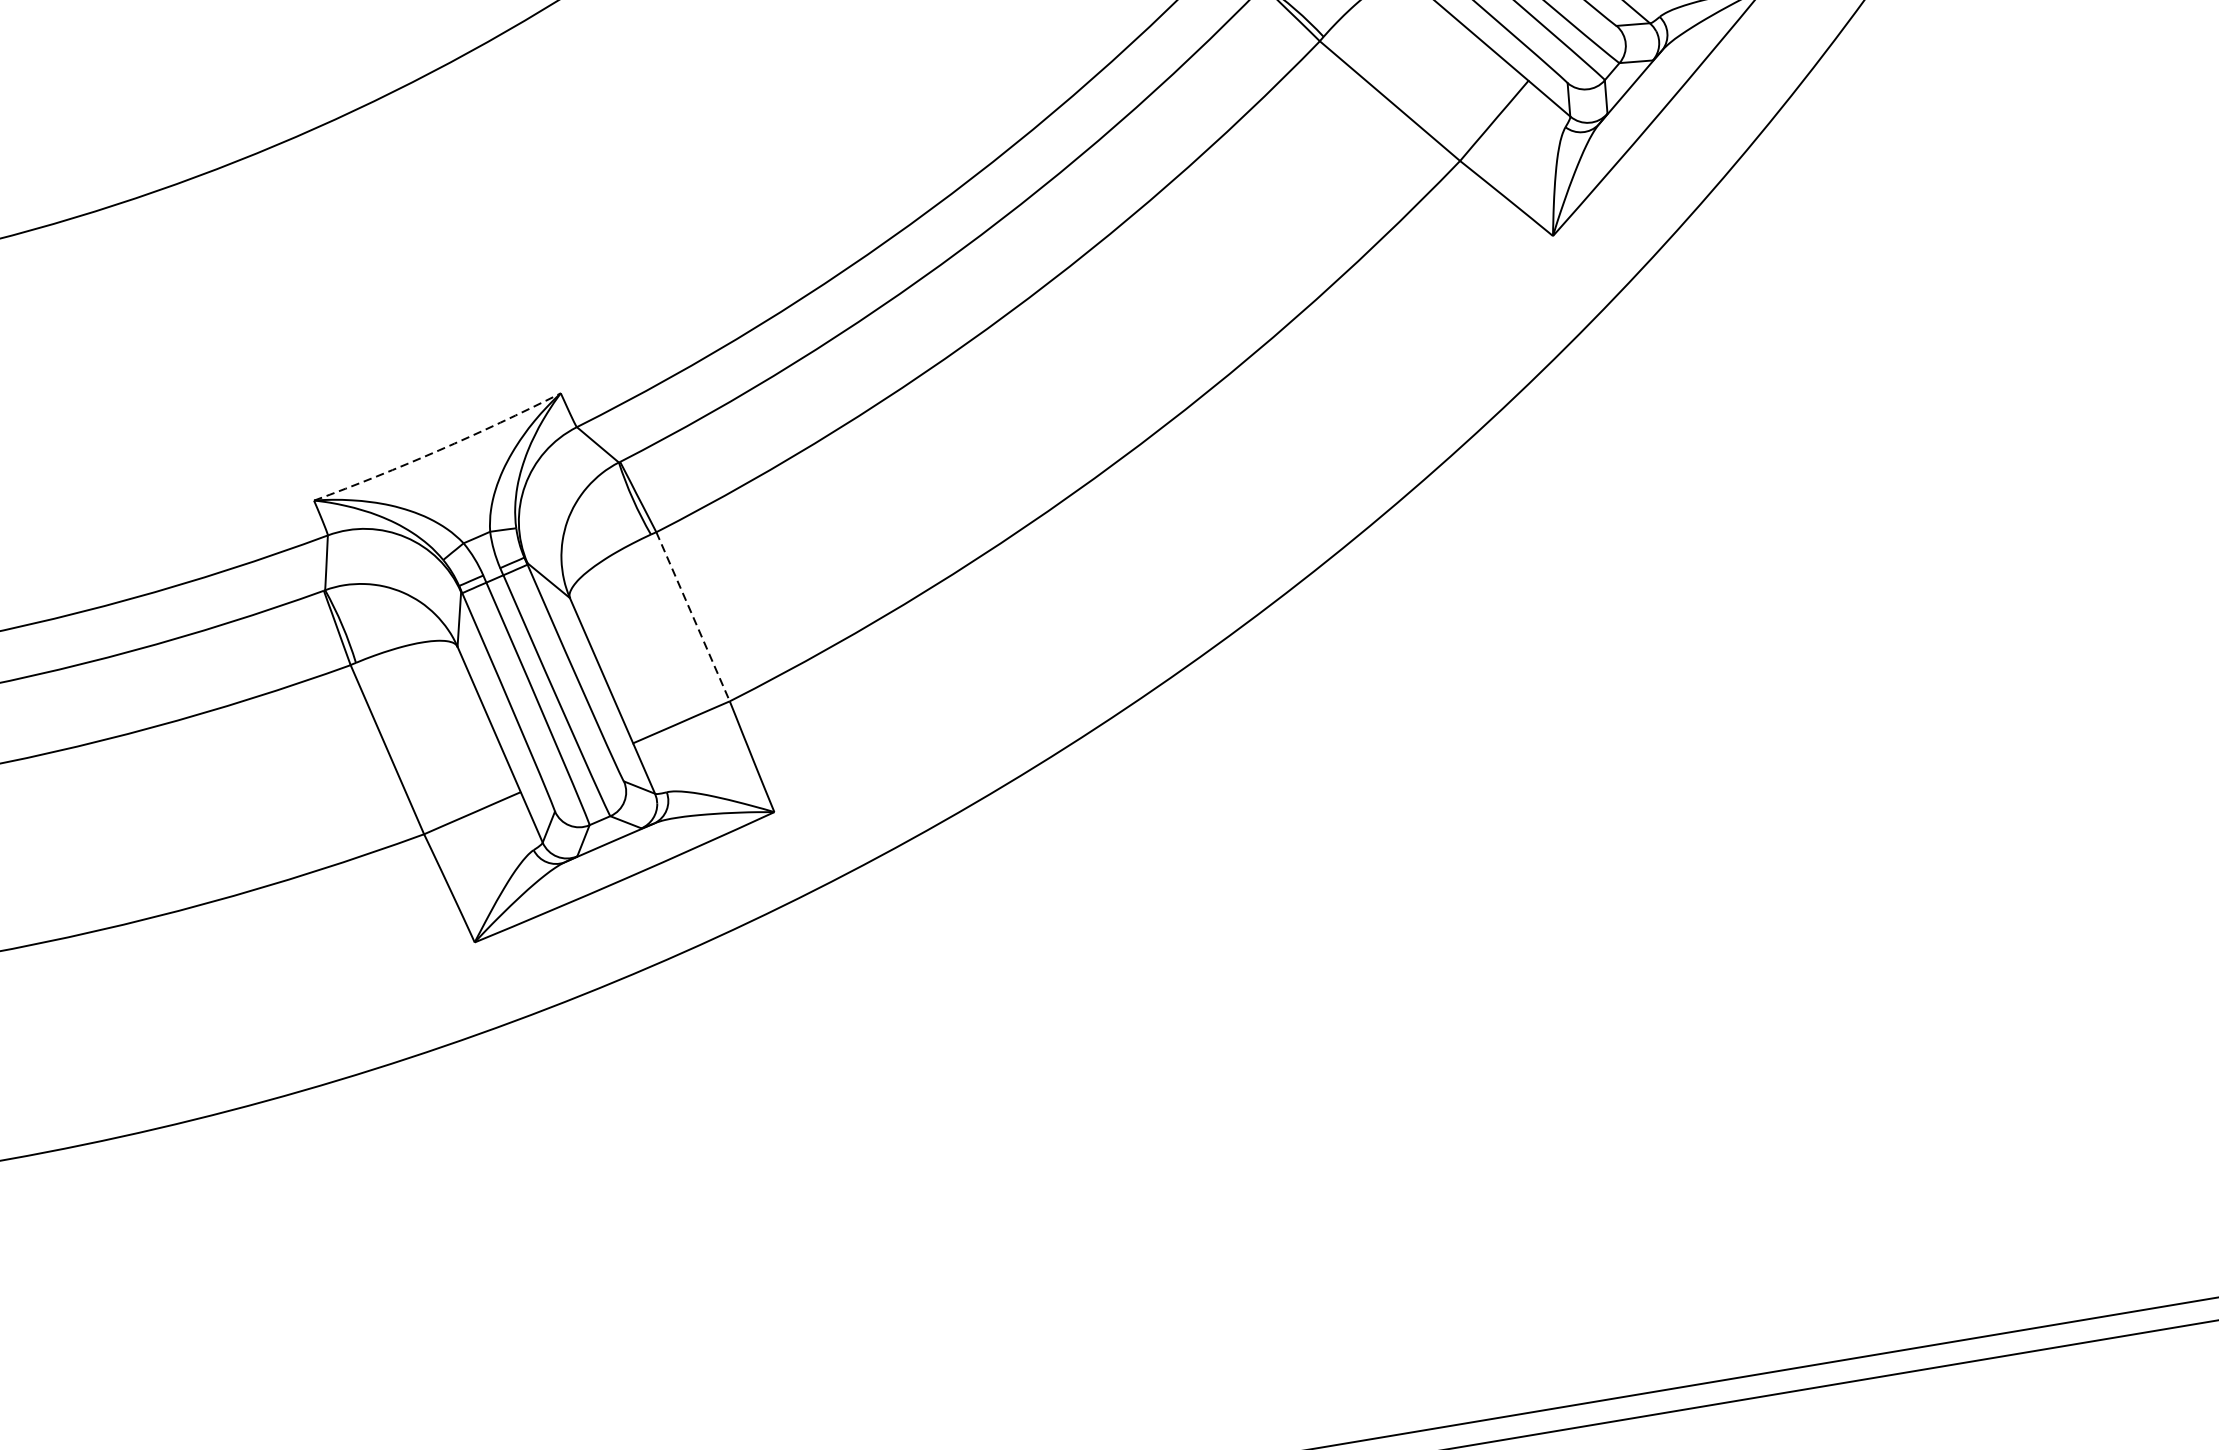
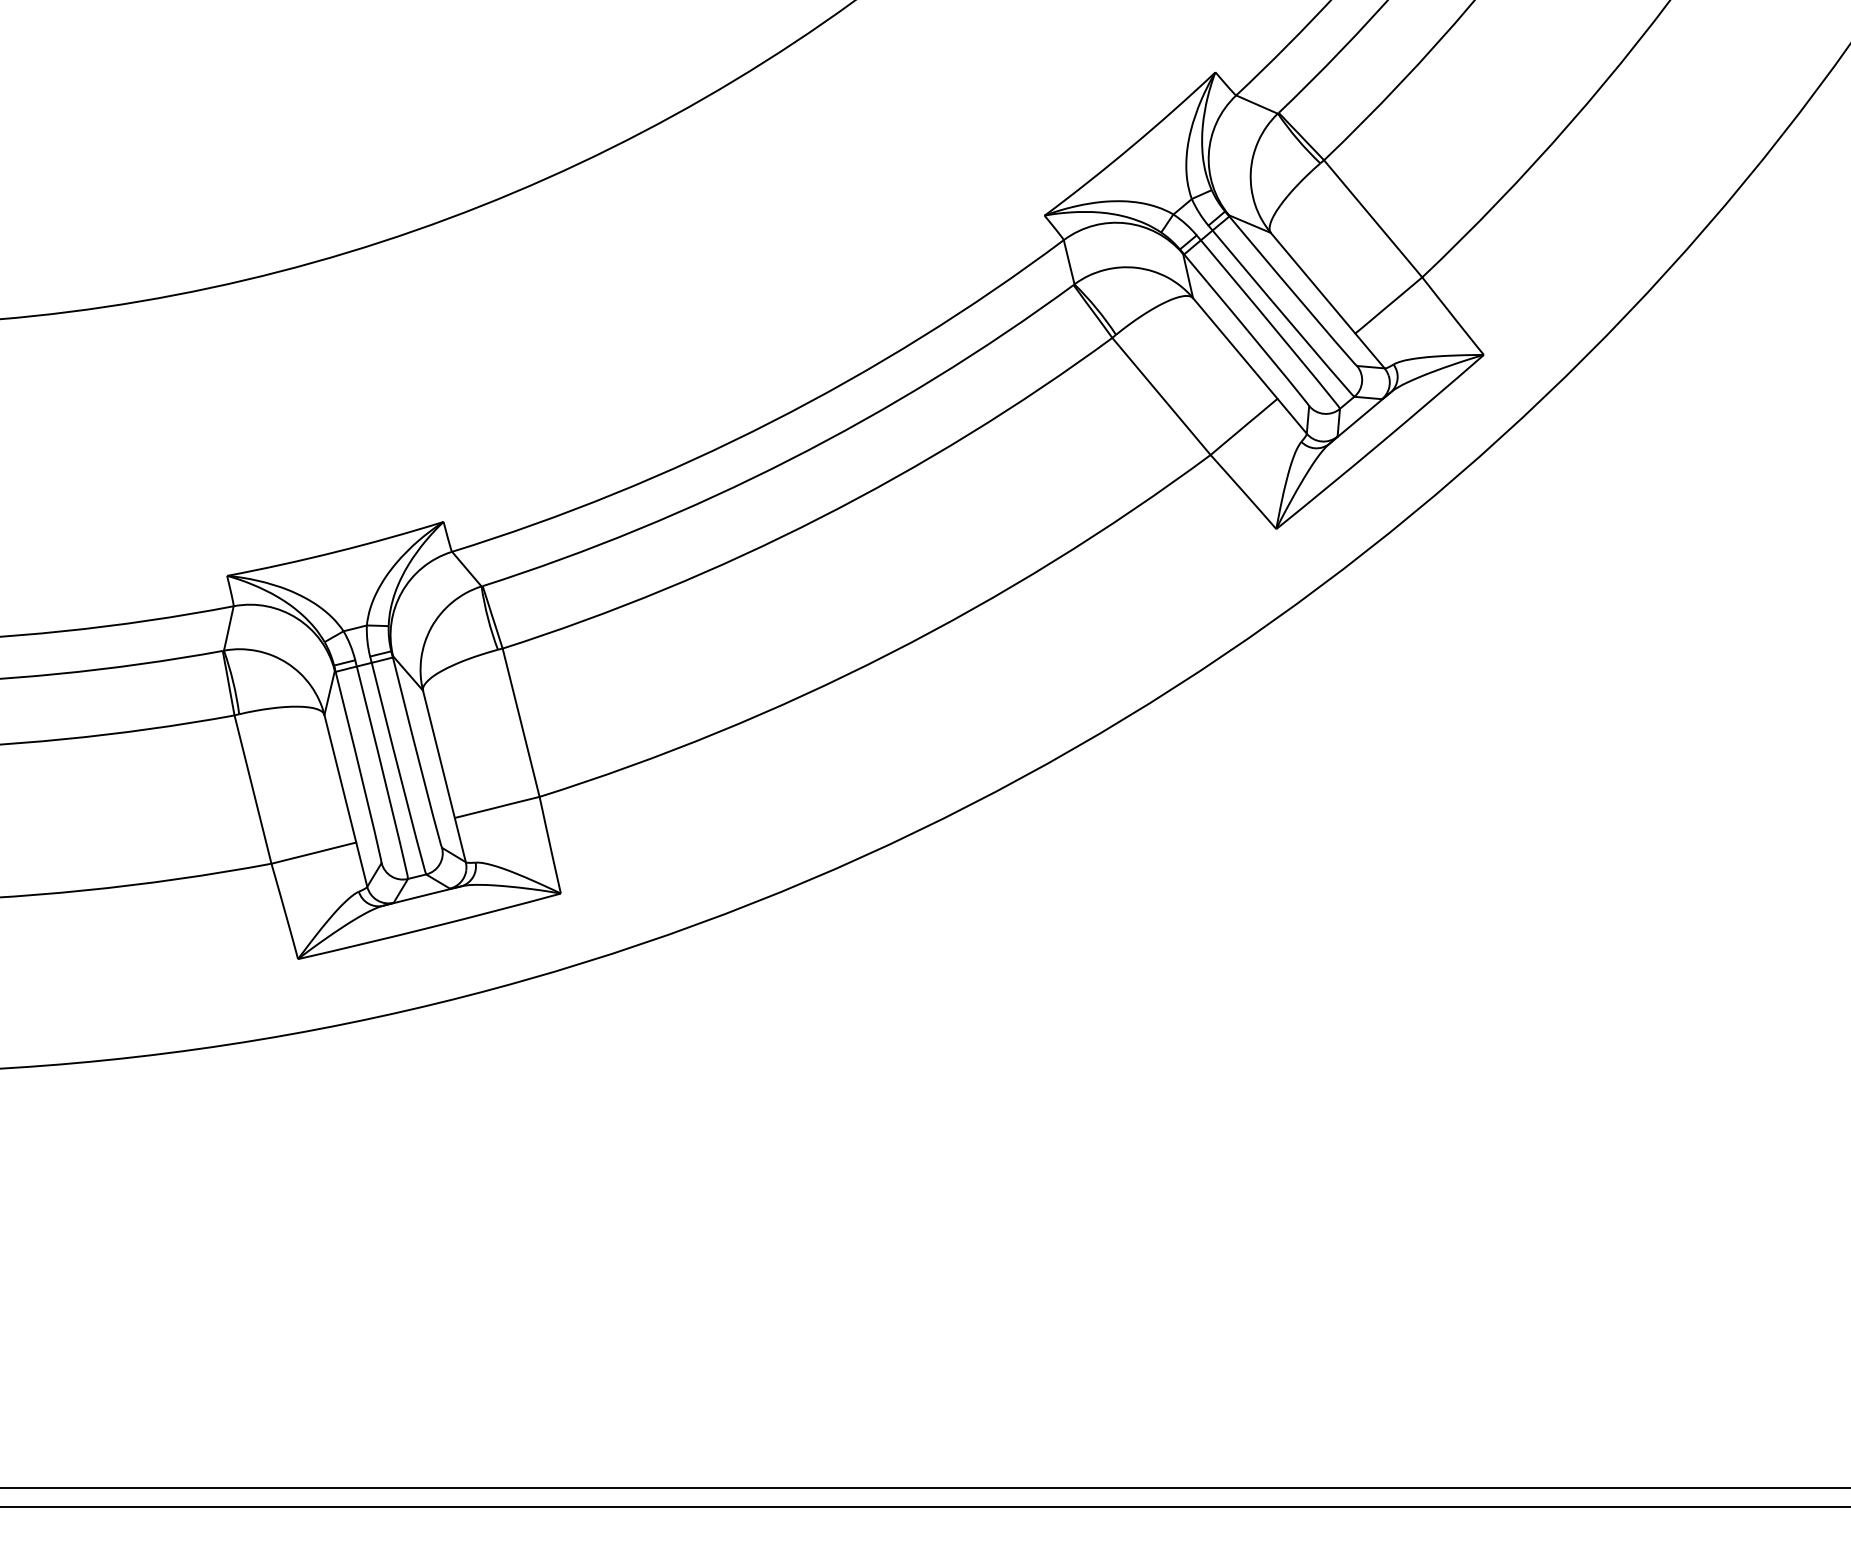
arc: (439, 449) -> (336, 551), dashed -> solid
line: (693, 617) -> (521, 723), dashed -> solid

